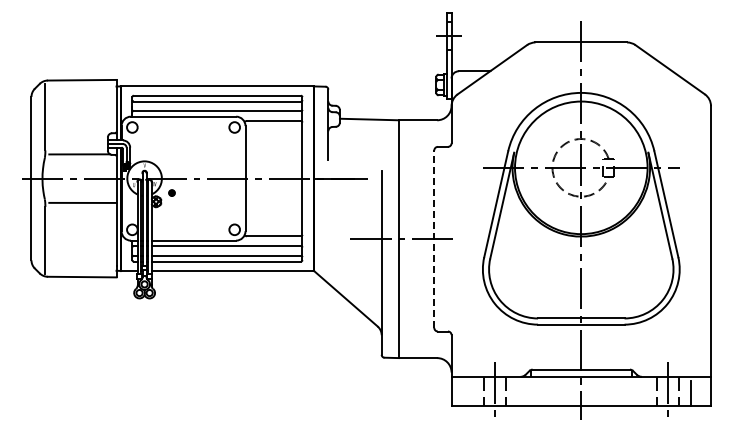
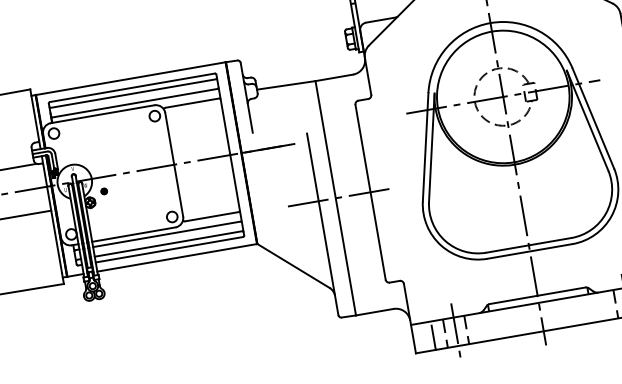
line: (434, 239) -> (370, 192), dashed -> solid
line: (471, 393) -> (433, 337), added

